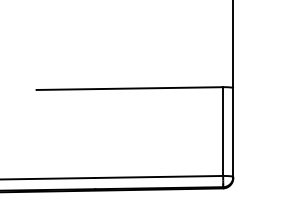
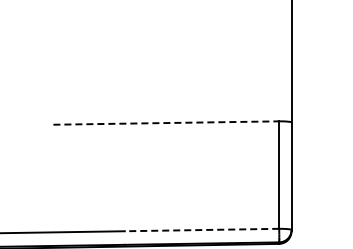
line: (130, 88) -> (166, 123), solid -> dashed
line: (158, 177) -> (201, 230), solid -> dashed

